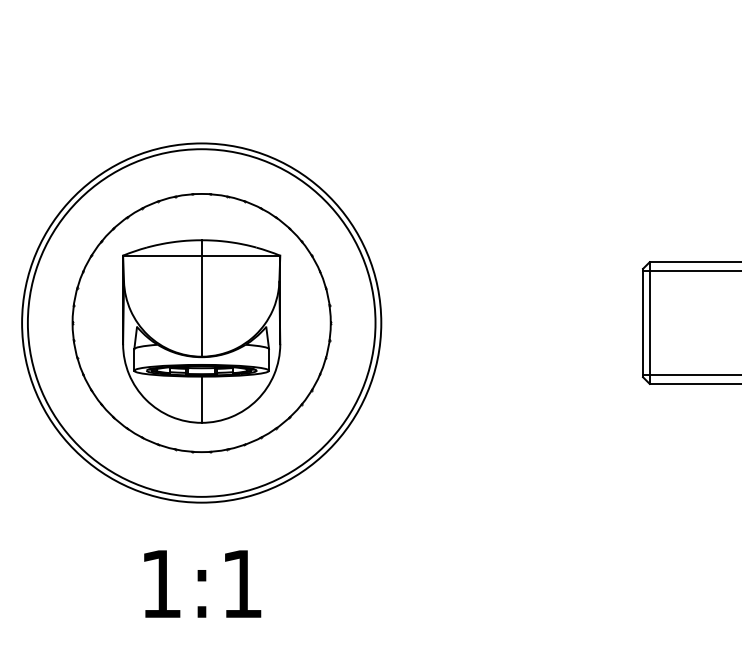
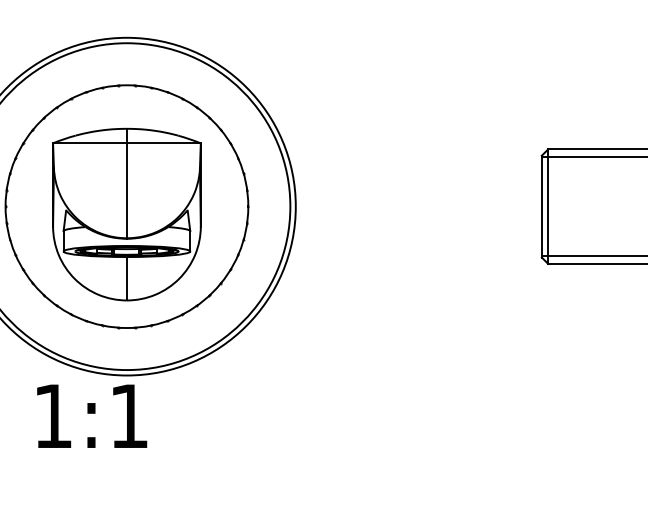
text: (202, 583) -> (91, 415), moved

